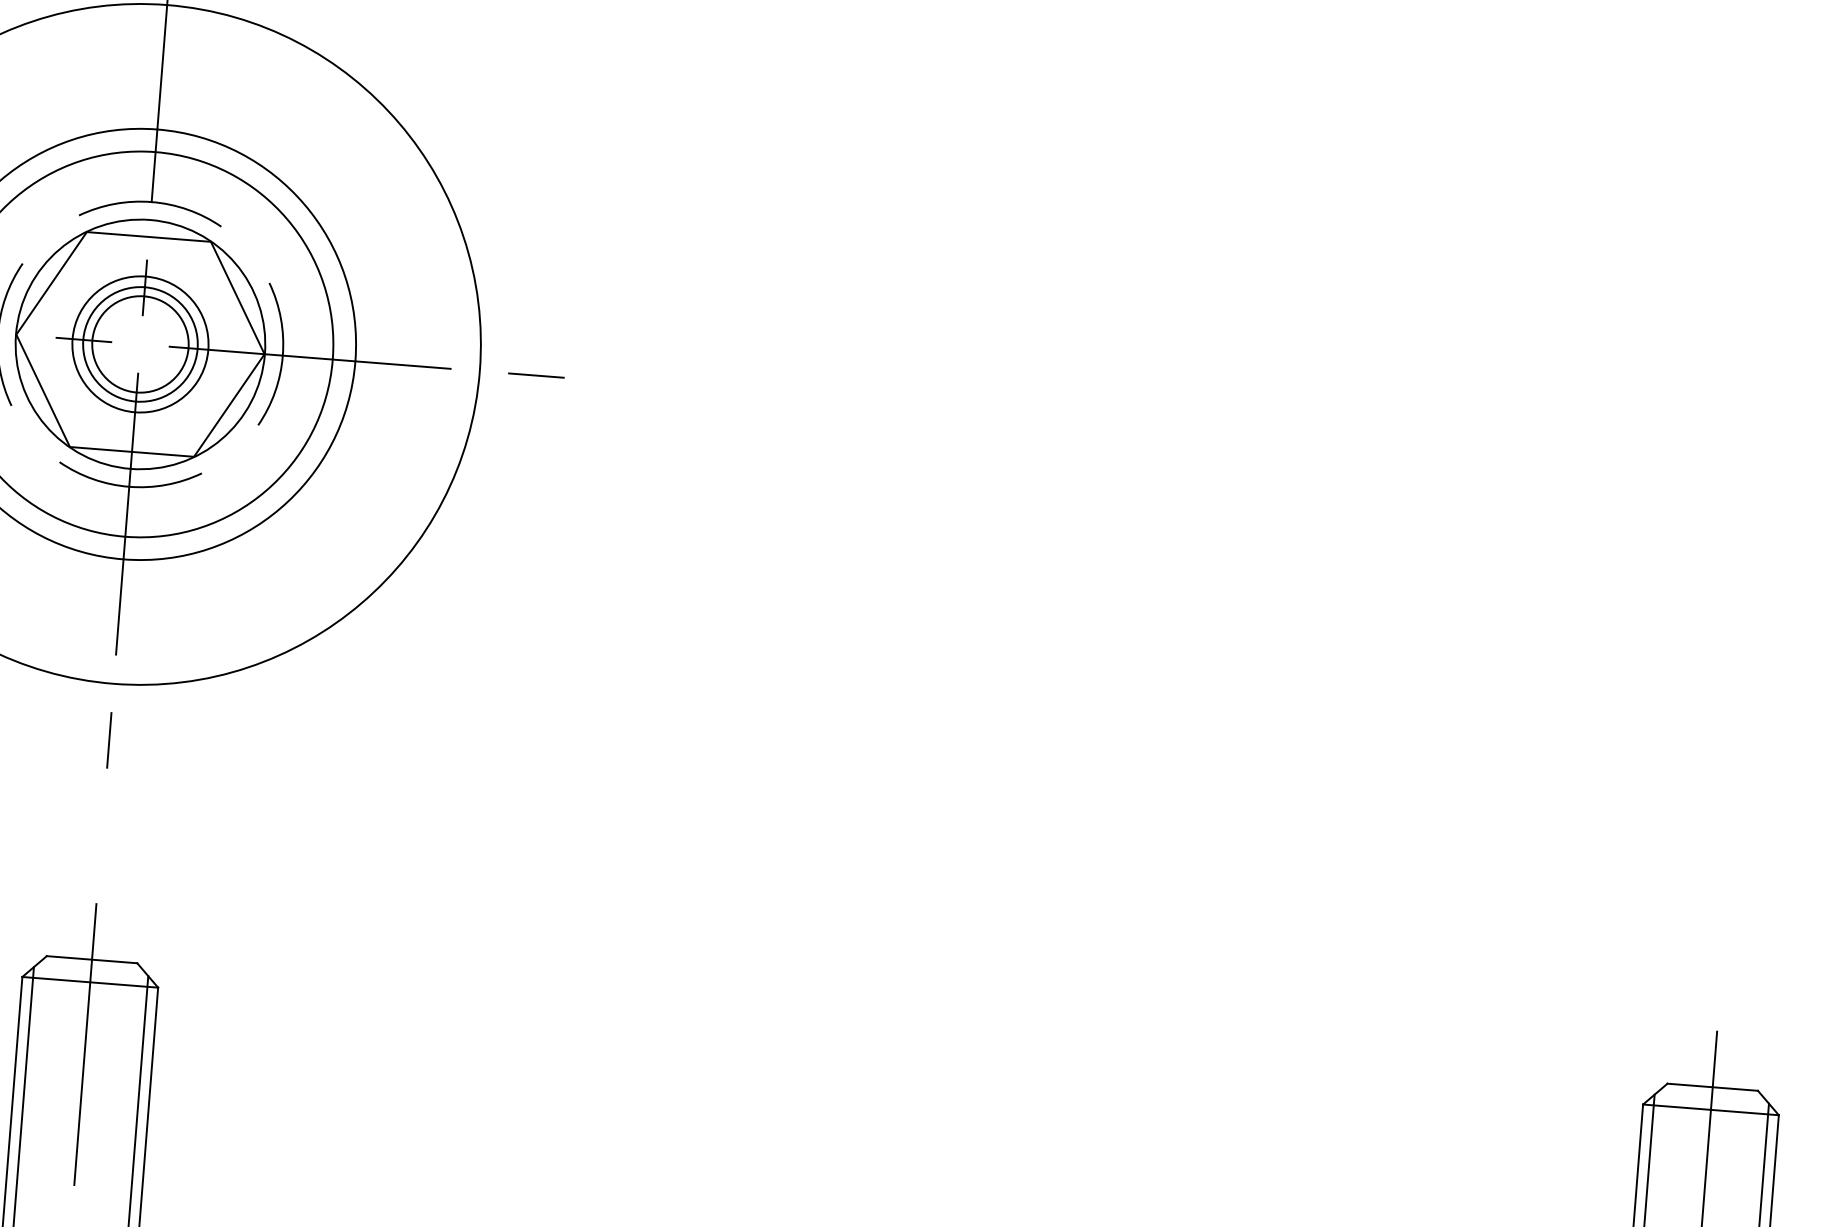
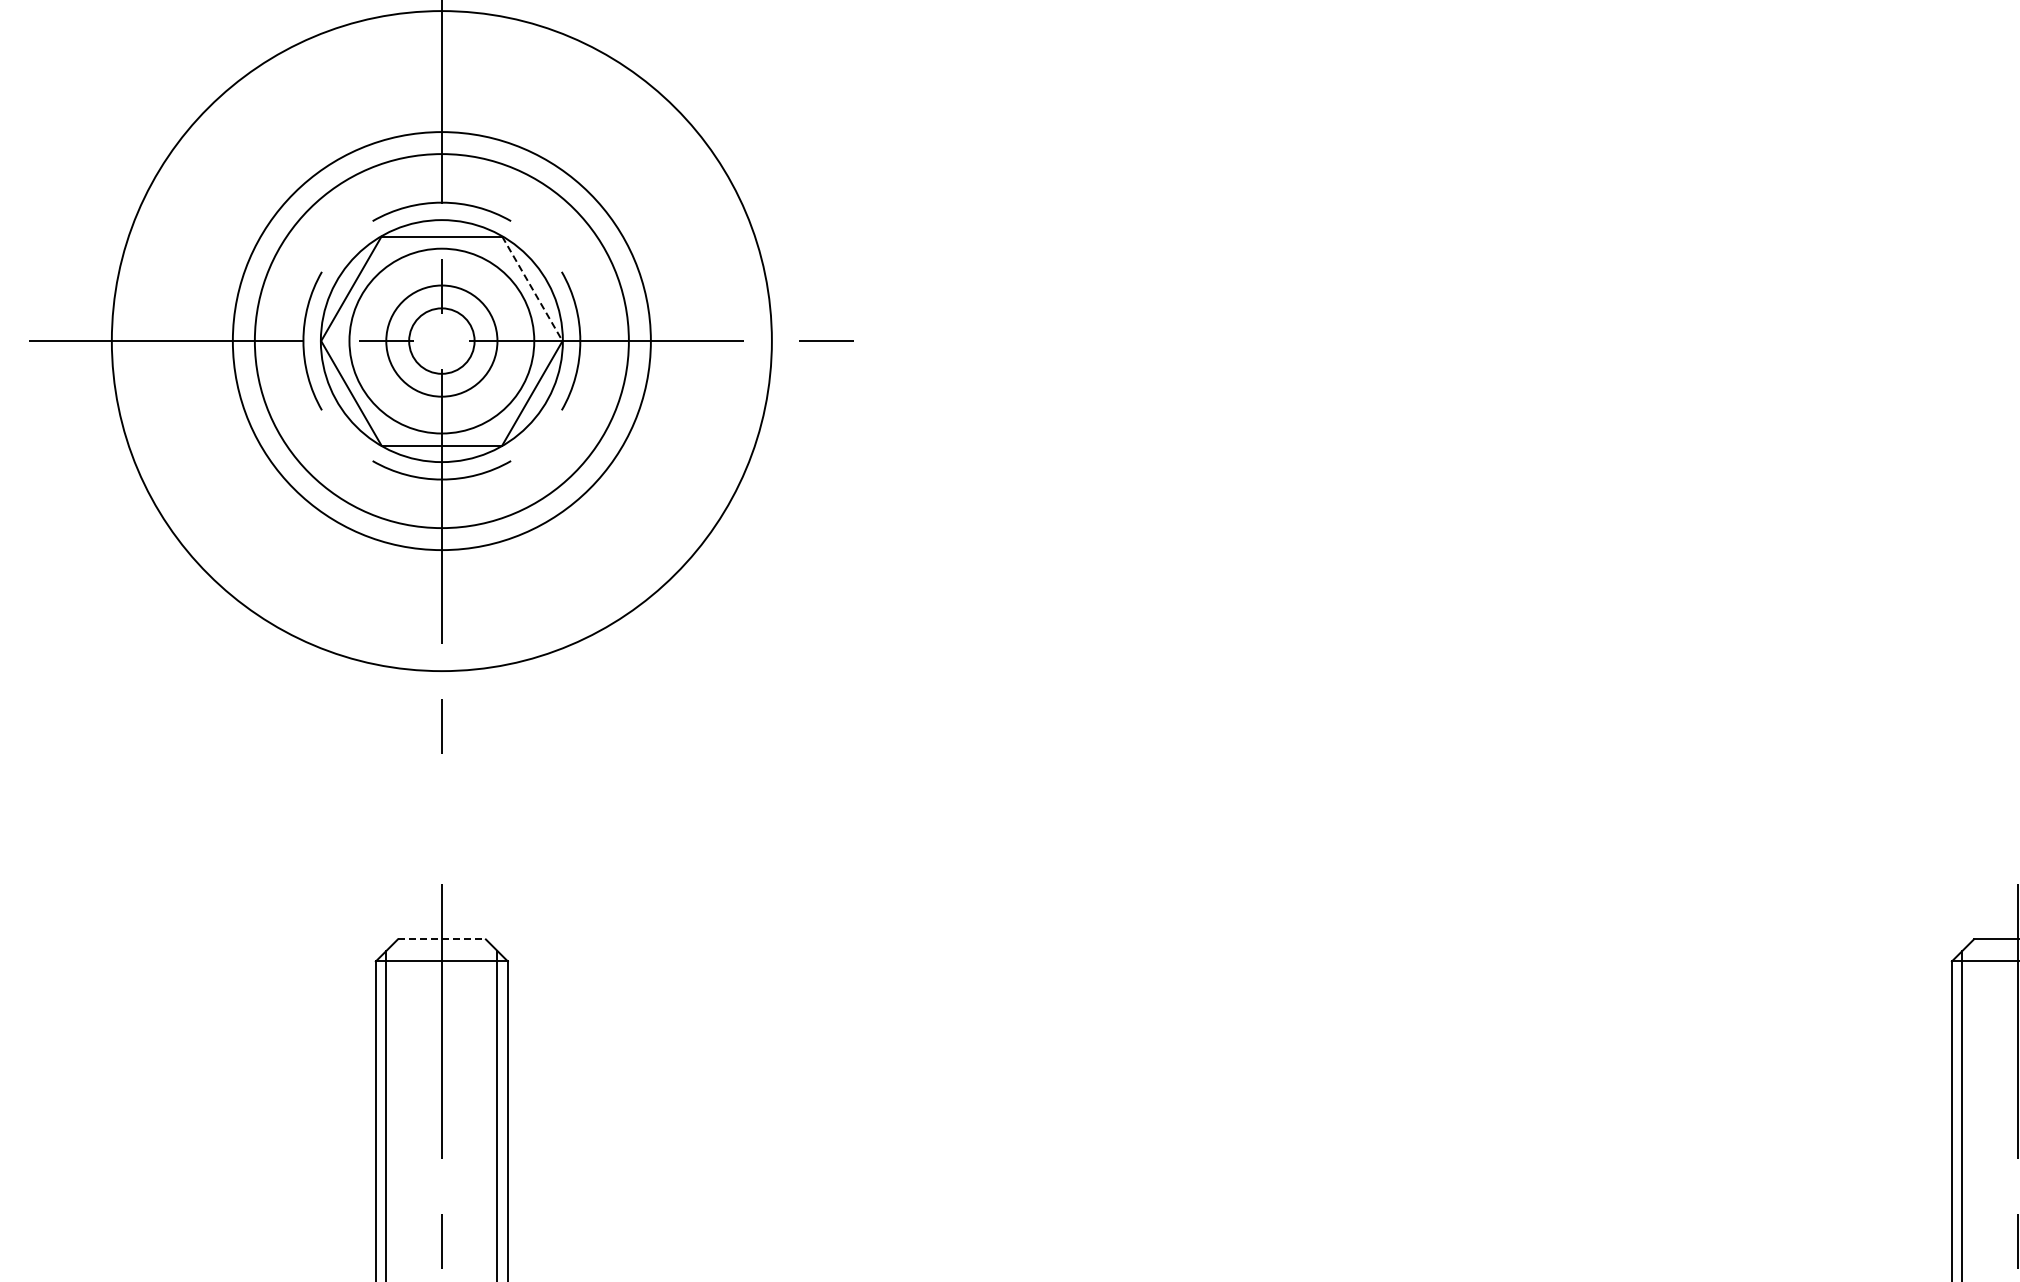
line: (237, 298) -> (532, 289), solid -> dashed
circle: (140, 343) -> (441, 340), size x0.7
circle: (140, 344) -> (441, 341), size x1.4
line: (92, 959) -> (442, 939), solid -> dashed

